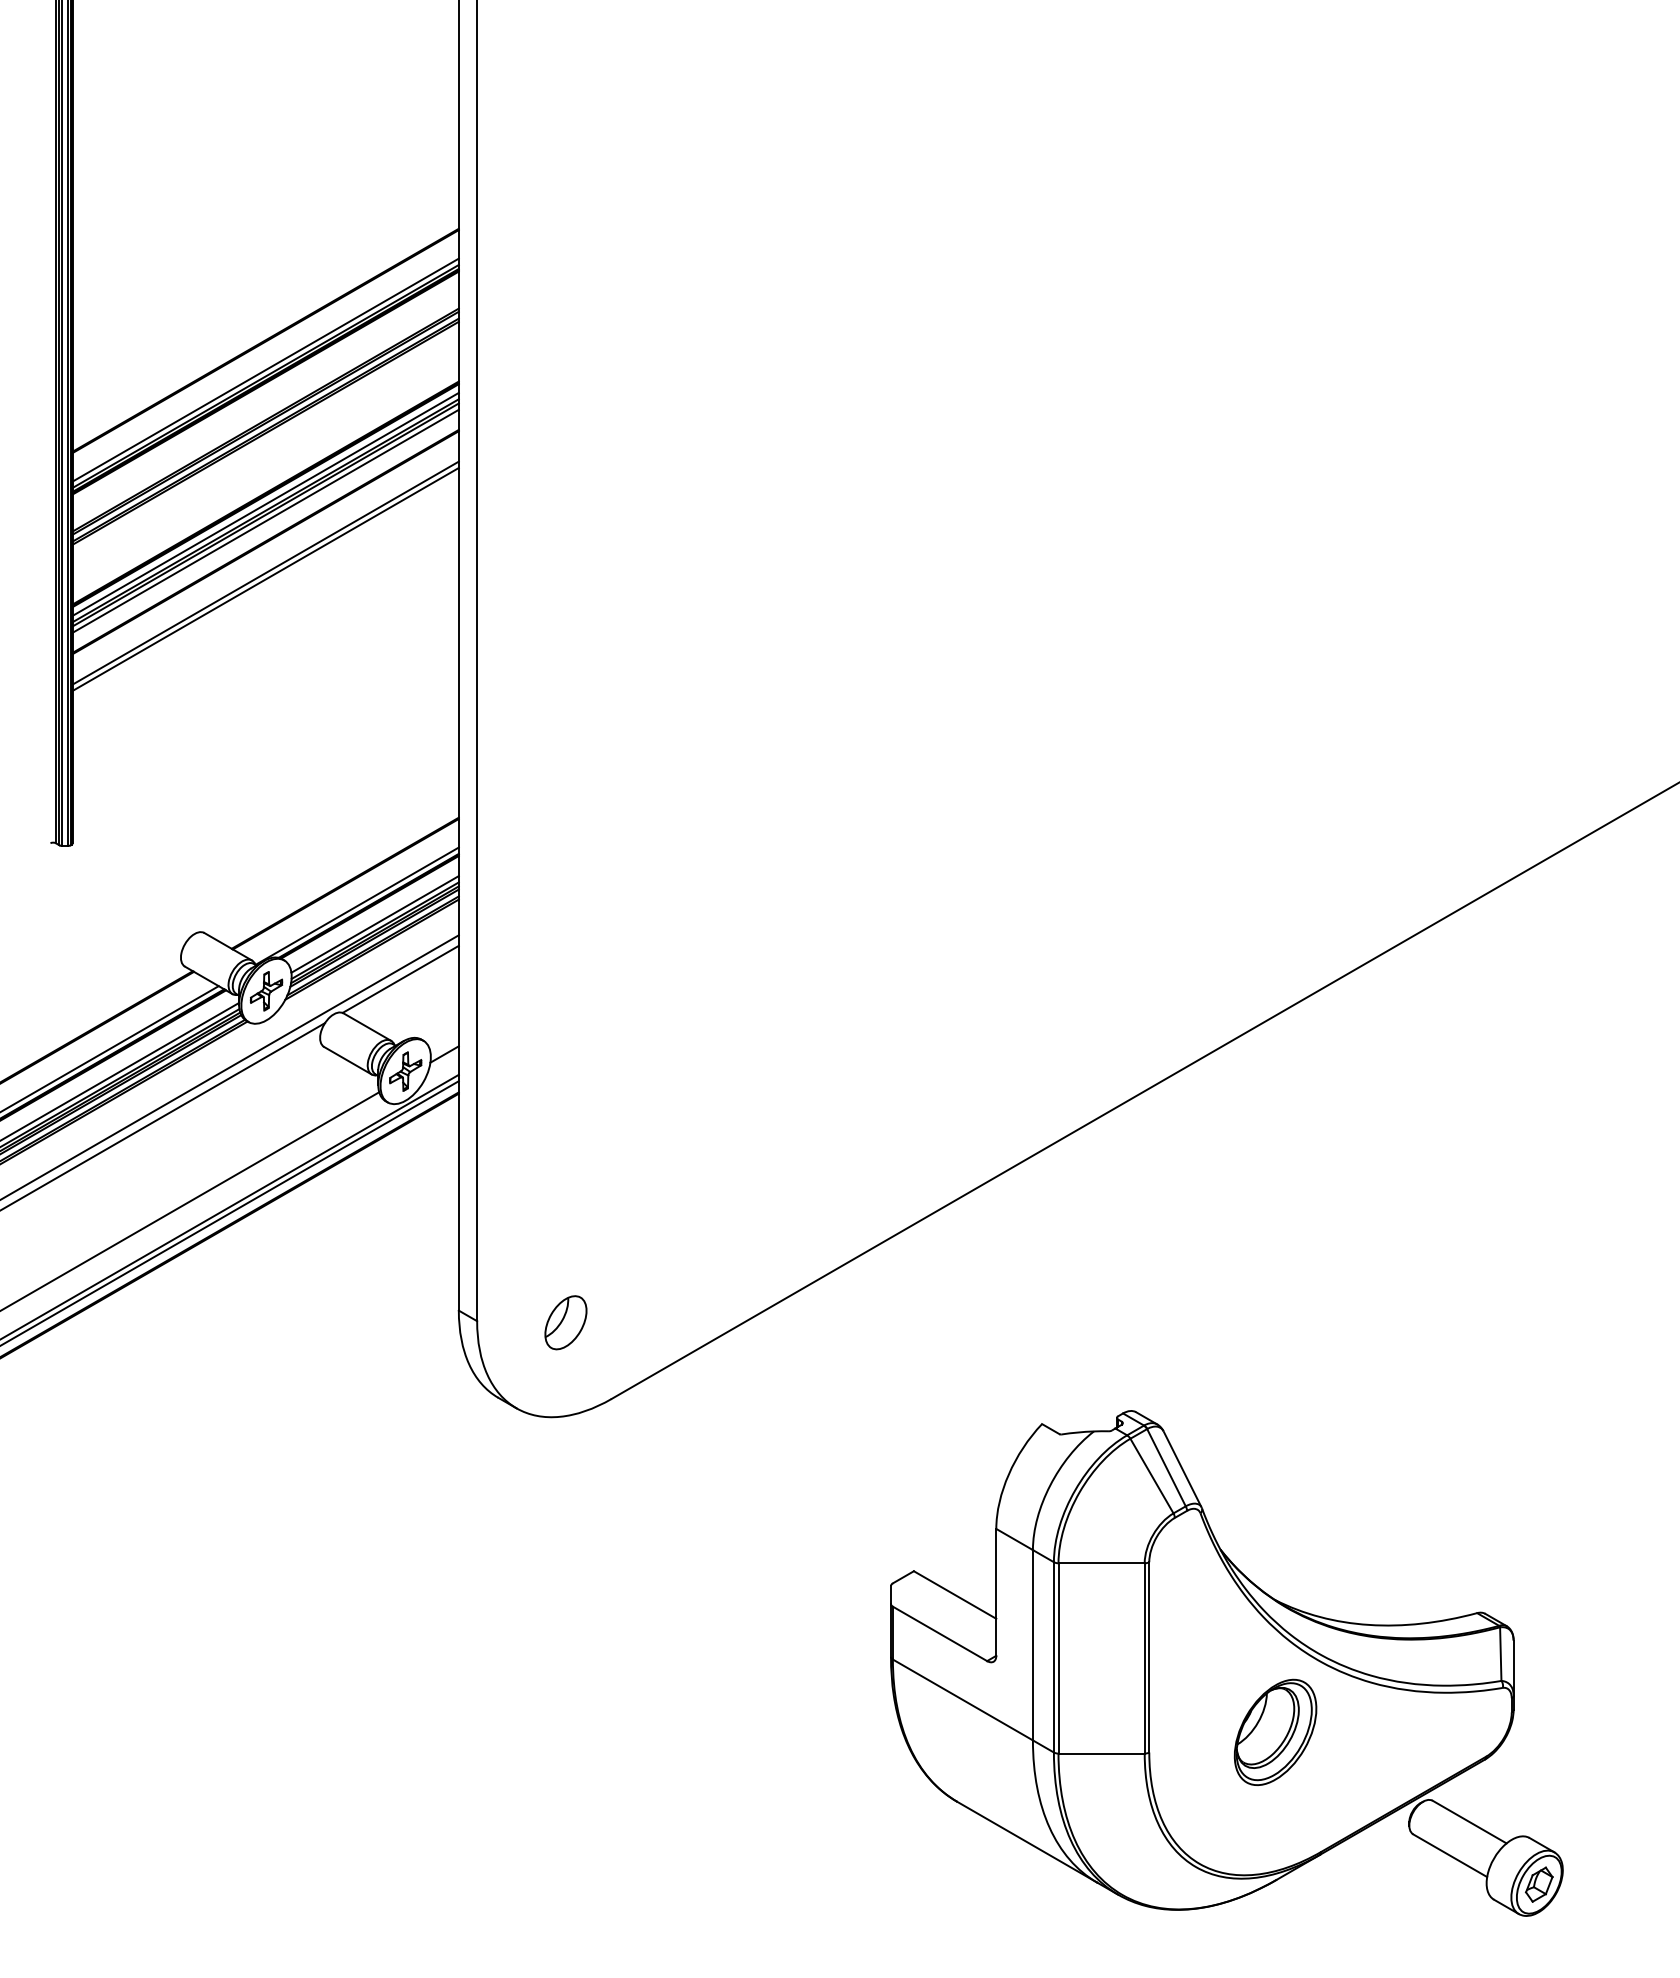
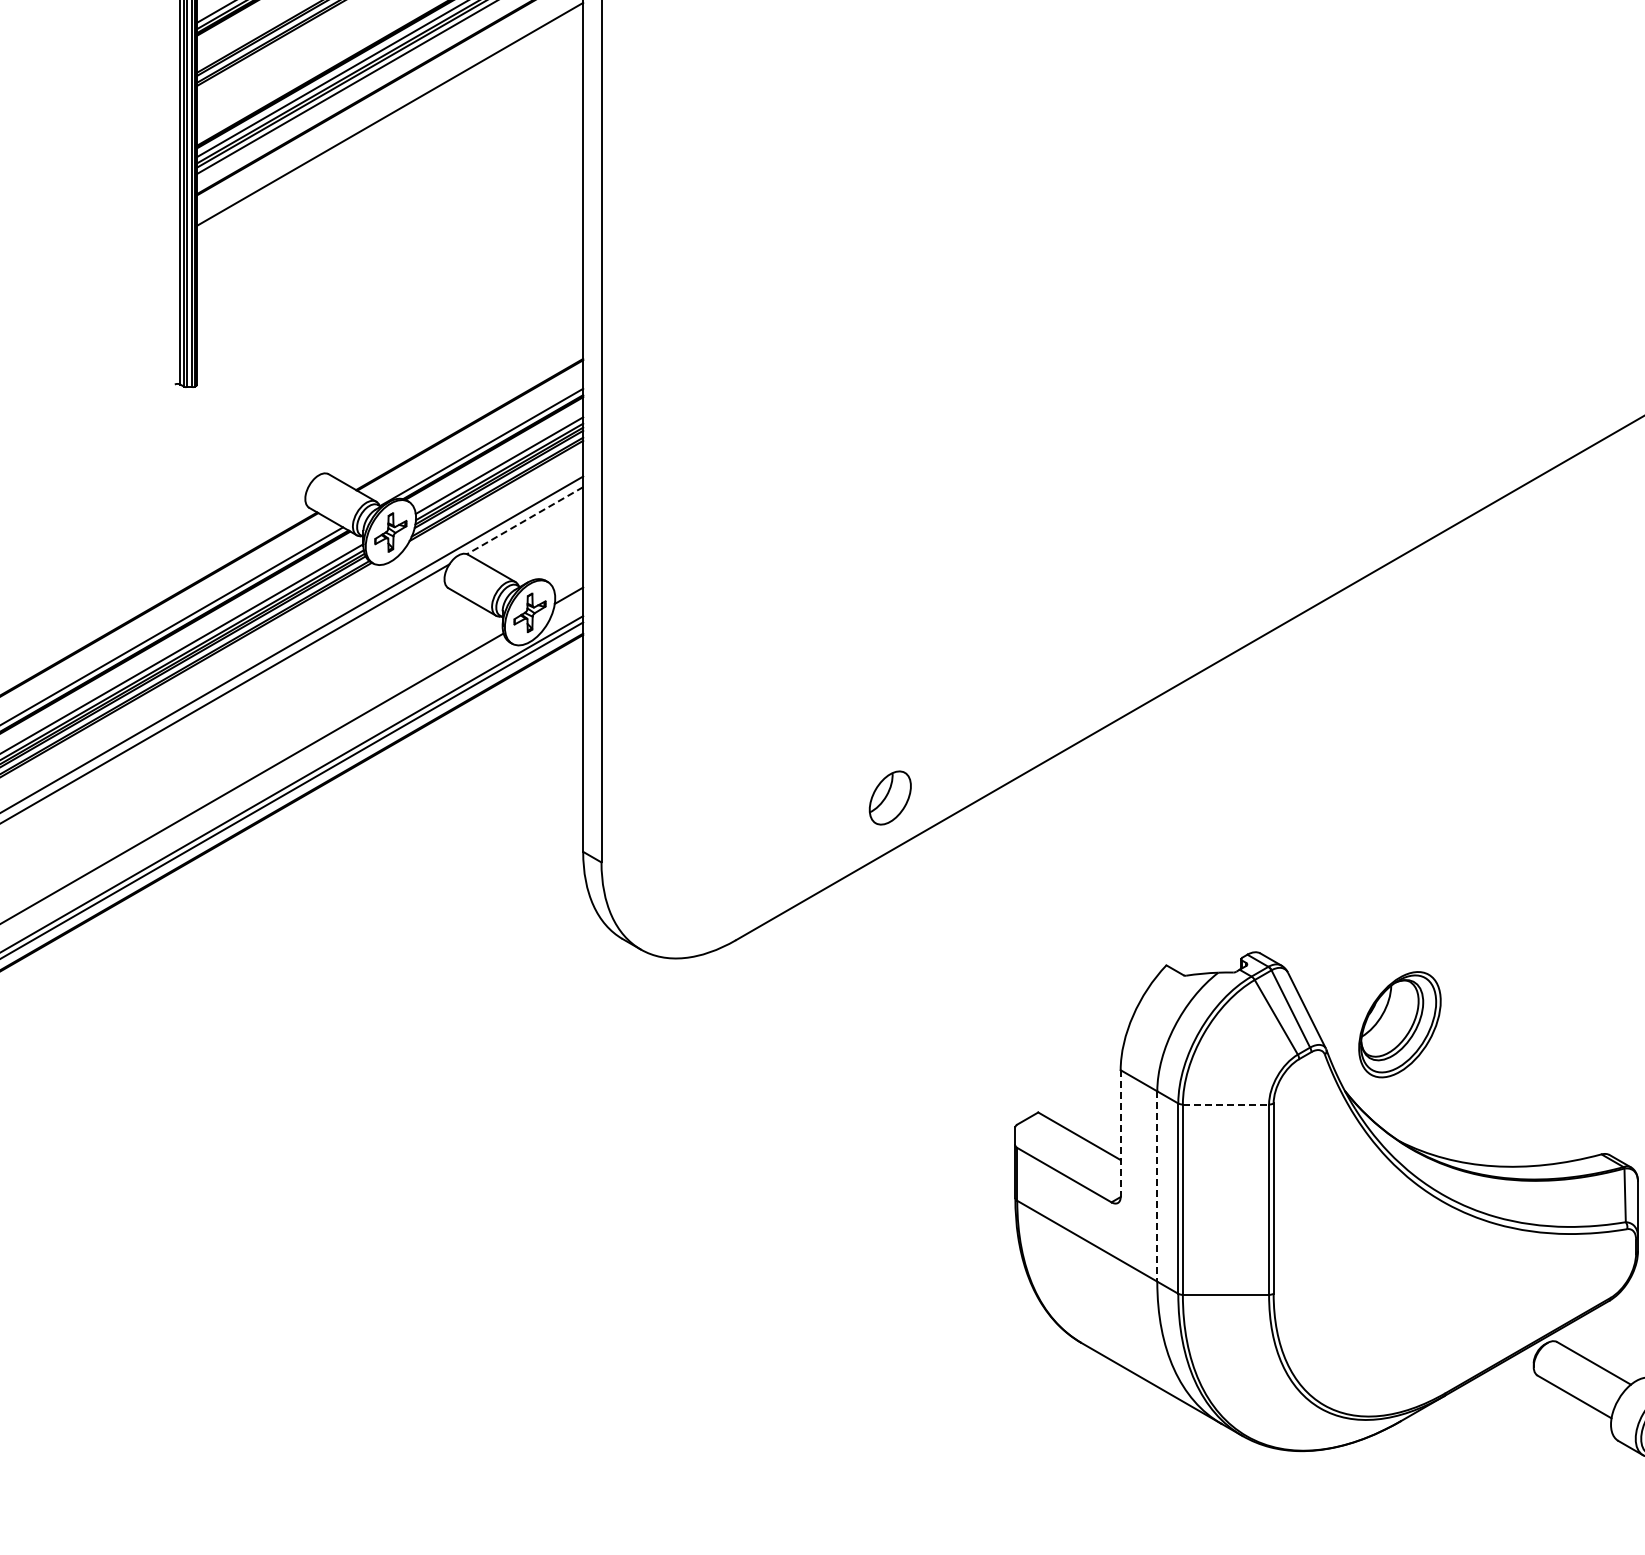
line: (265, 578) -> (389, 119), removed
line: (400, 979) -> (524, 520), solid -> dashed
part: (565, 1322) -> (889, 797), moved
line: (1102, 1563) -> (1226, 1104), solid -> dashed
line: (996, 1592) -> (1120, 1133), solid -> dashed
line: (1032, 1645) -> (1156, 1186), solid -> dashed
part: (1275, 1731) -> (1399, 1023), moved

